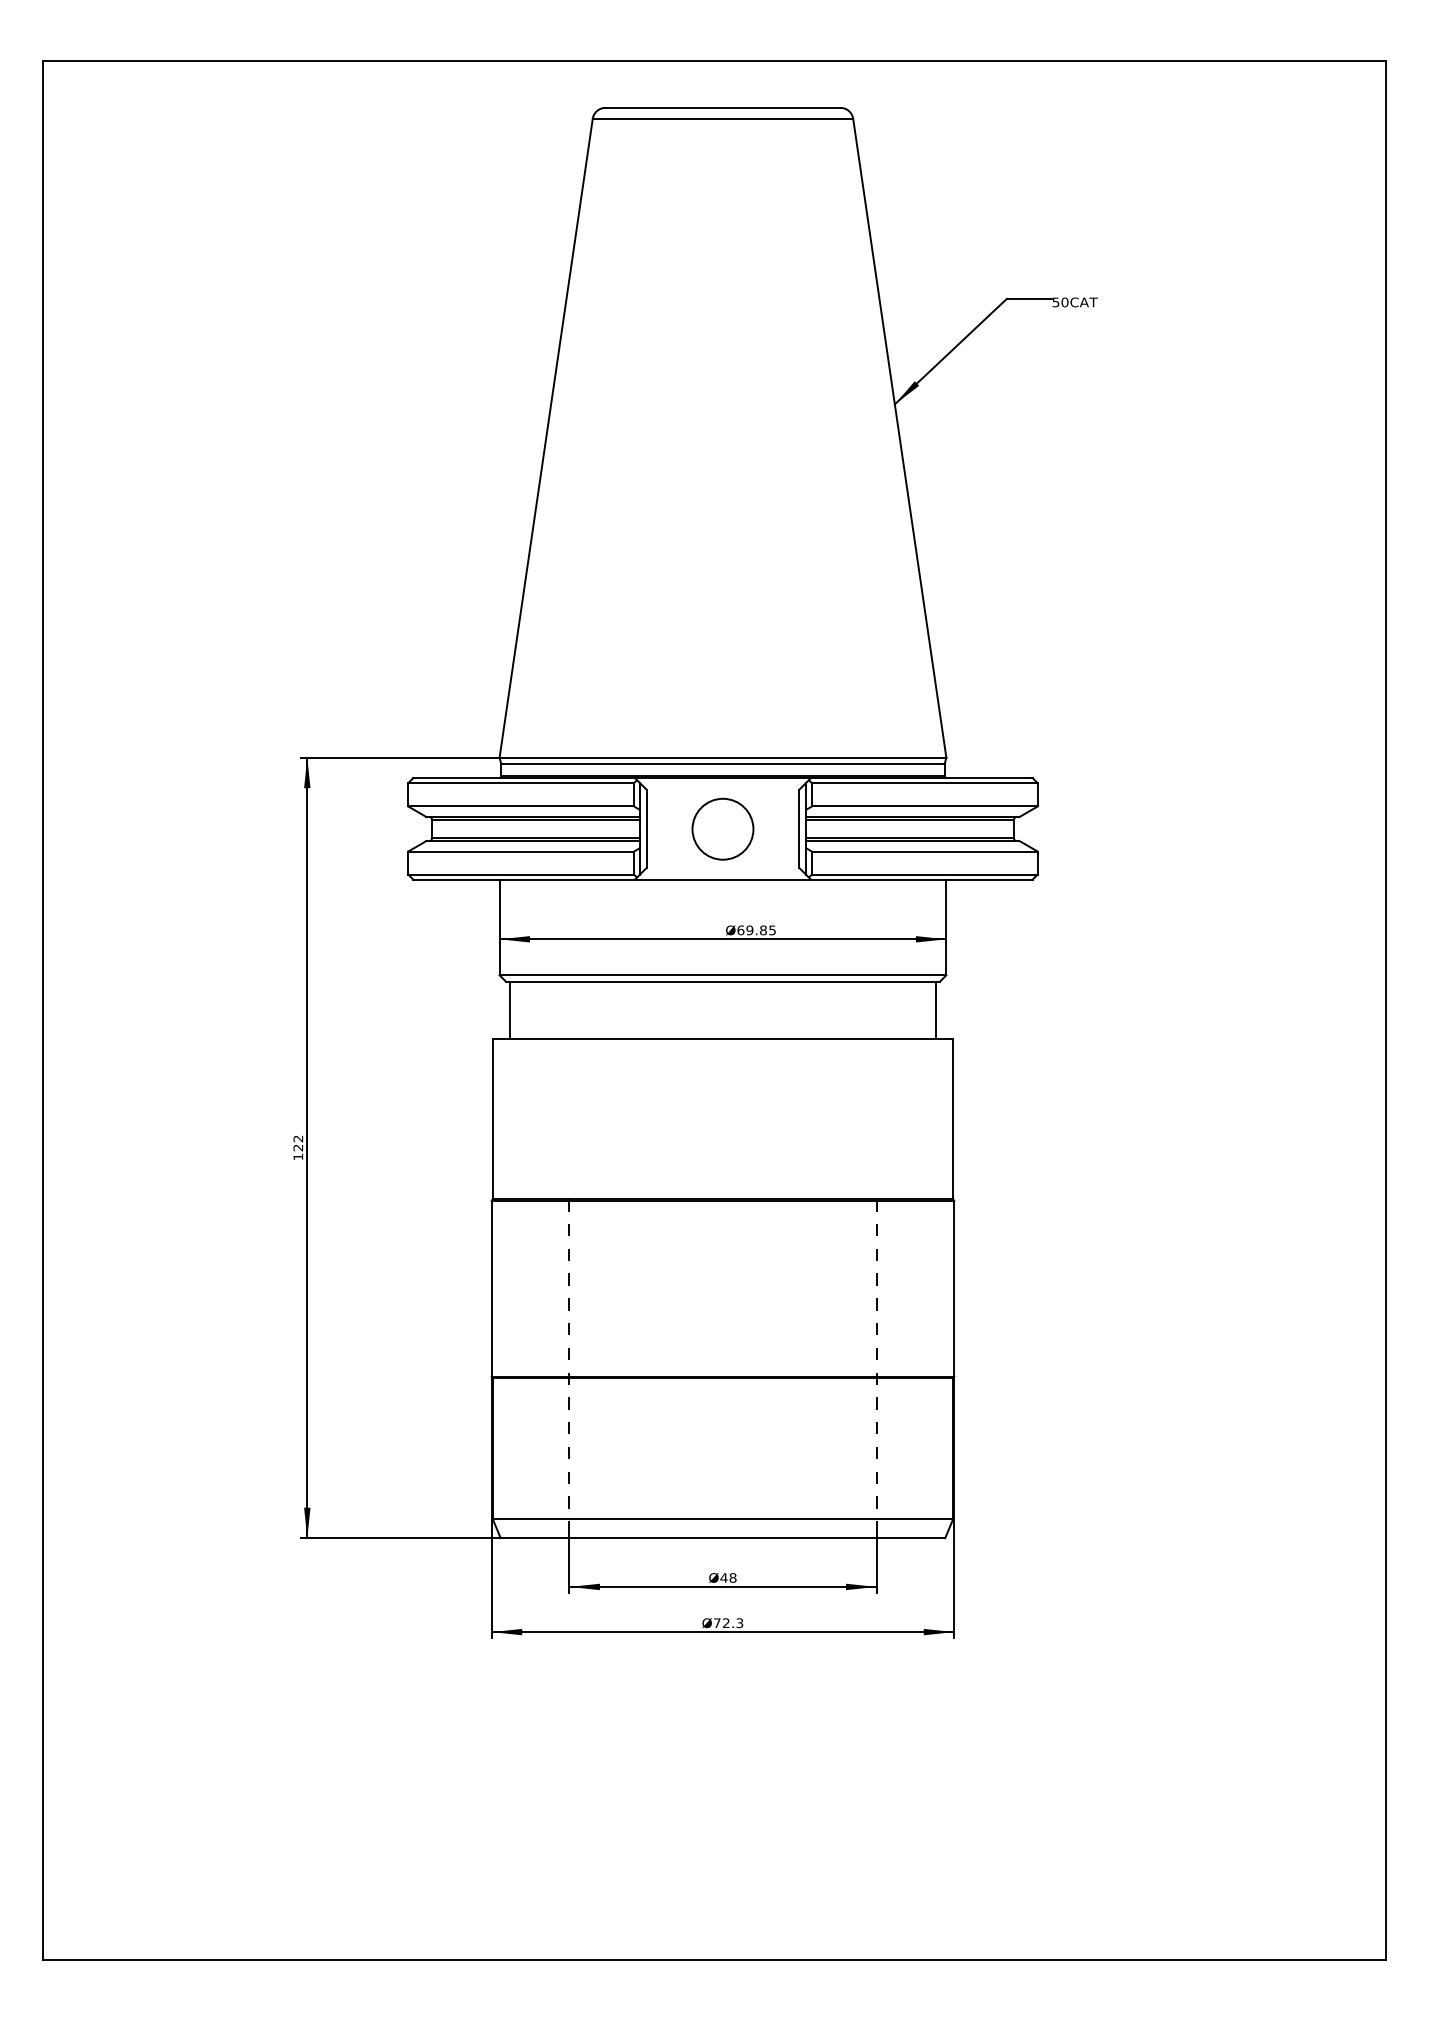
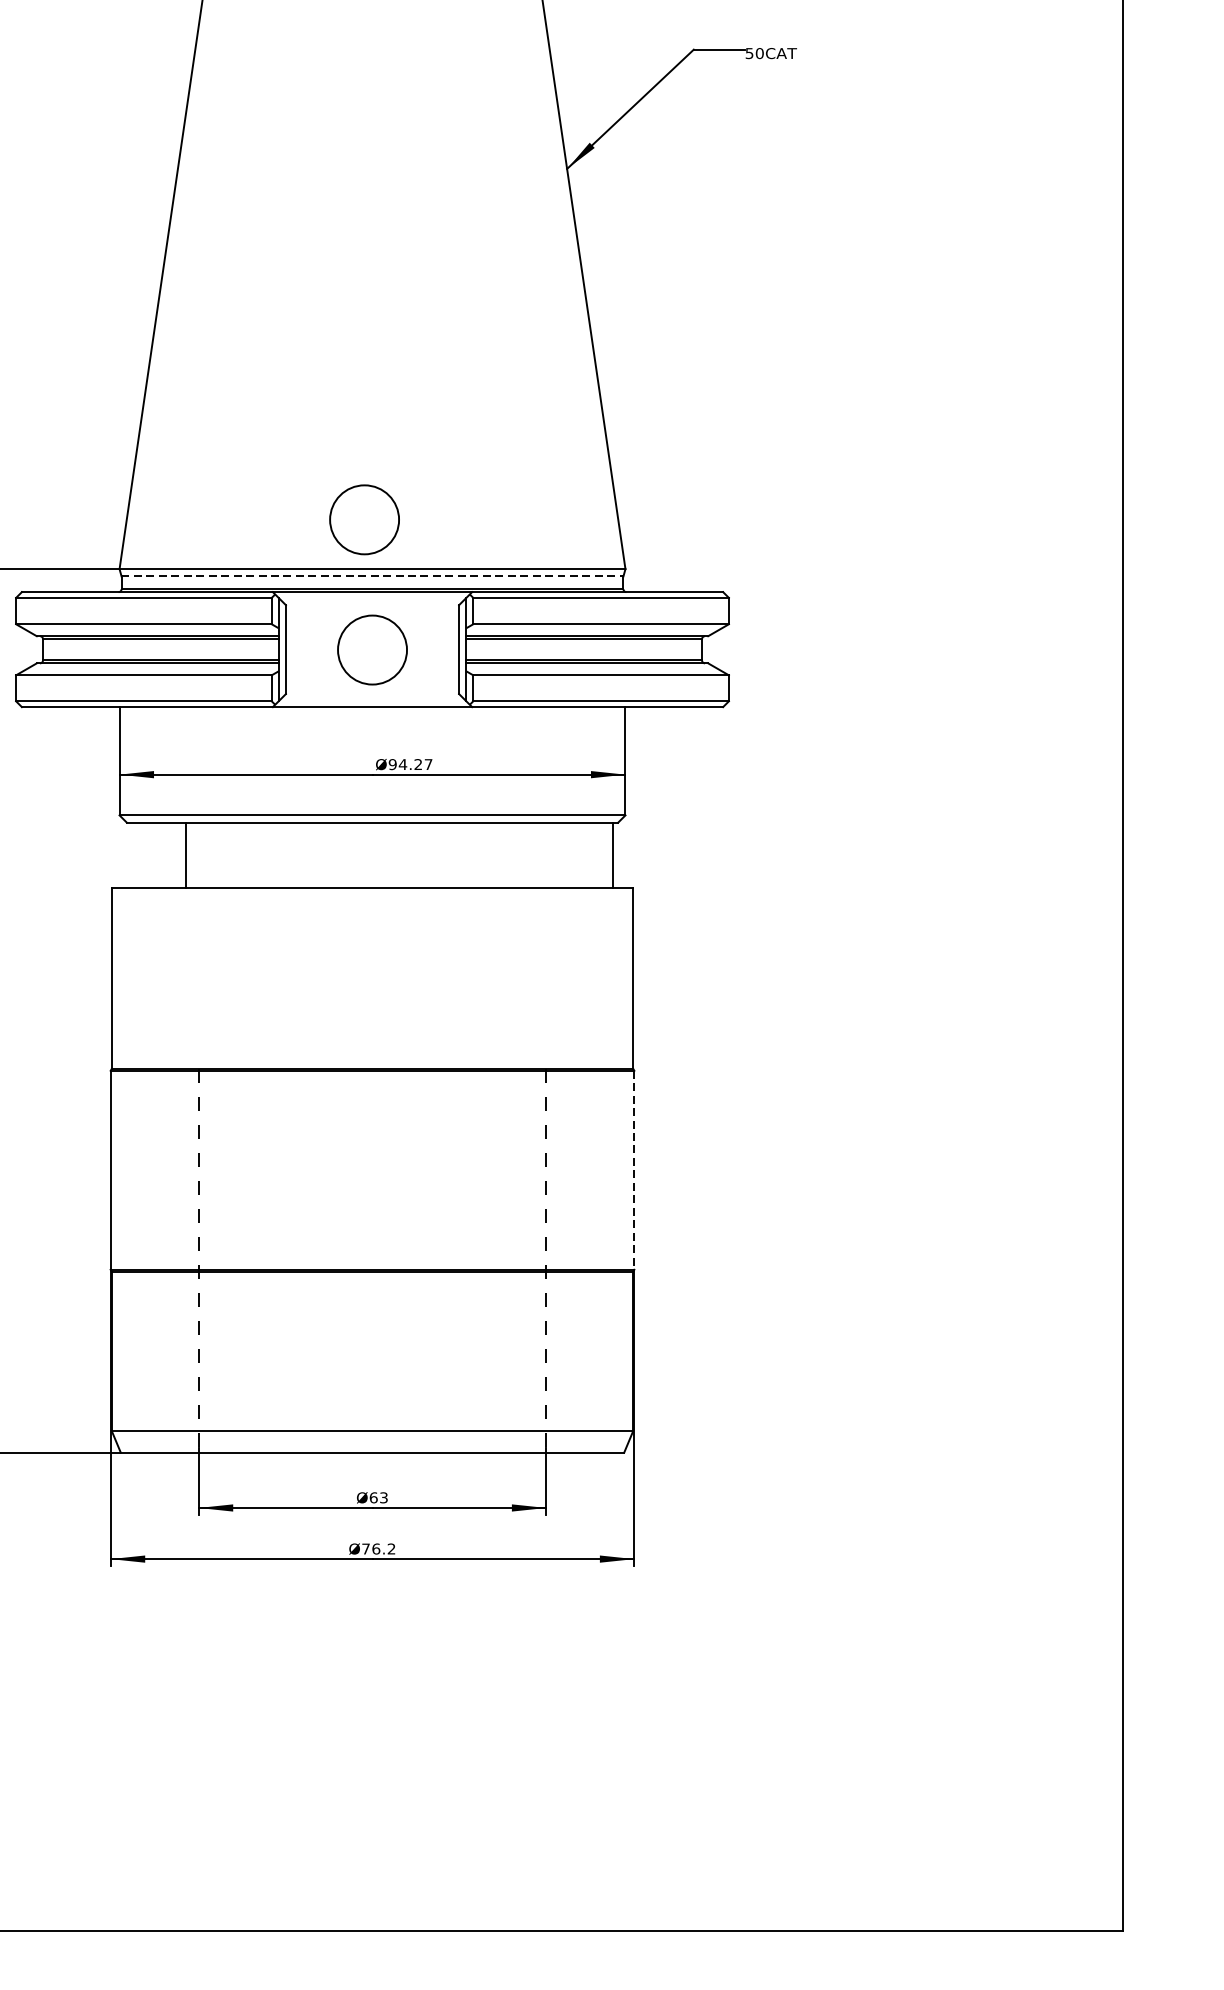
circle: (715, 713) -> (364, 518), added
line: (722, 764) -> (371, 576), solid -> dashed
text: (756, 930) -> (410, 764), Ø69.85 -> Ø94.27
line: (510, 1010) -> (186, 855), moved
line: (954, 1288) -> (634, 1170), solid -> dashed
text: (728, 1577) -> (378, 1497), Ø48 -> Ø63
text: (732, 1623) -> (383, 1549), Ø72.3 -> Ø76.2

